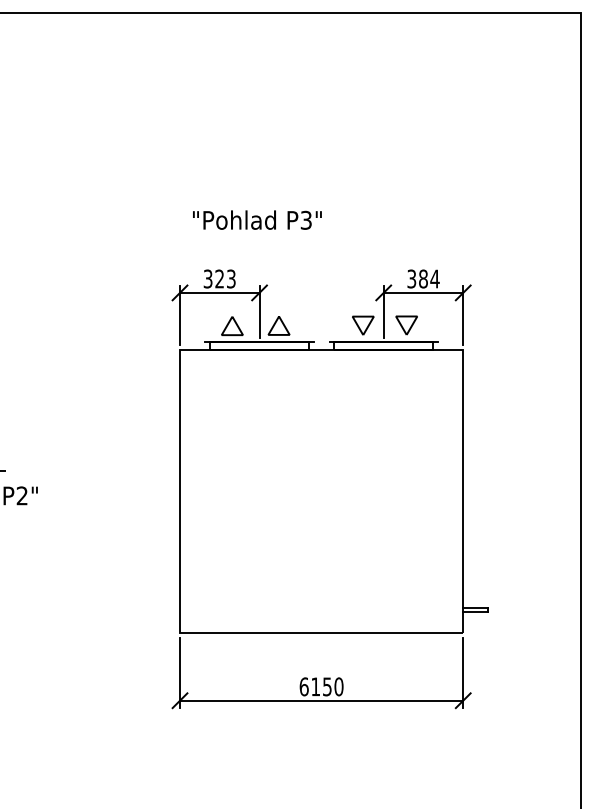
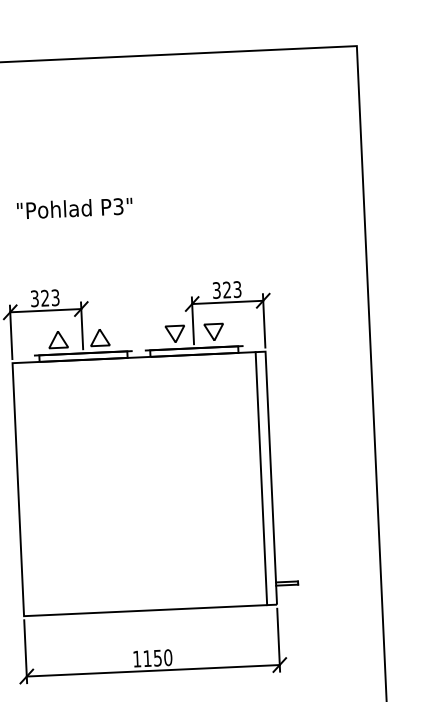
text: (257, 219) -> (74, 207), moved
text: (429, 278) -> (232, 289), 384 -> 323
line: (452, 491) -> (261, 478), added
text: (303, 686) -> (136, 658), 6150 -> 1150

